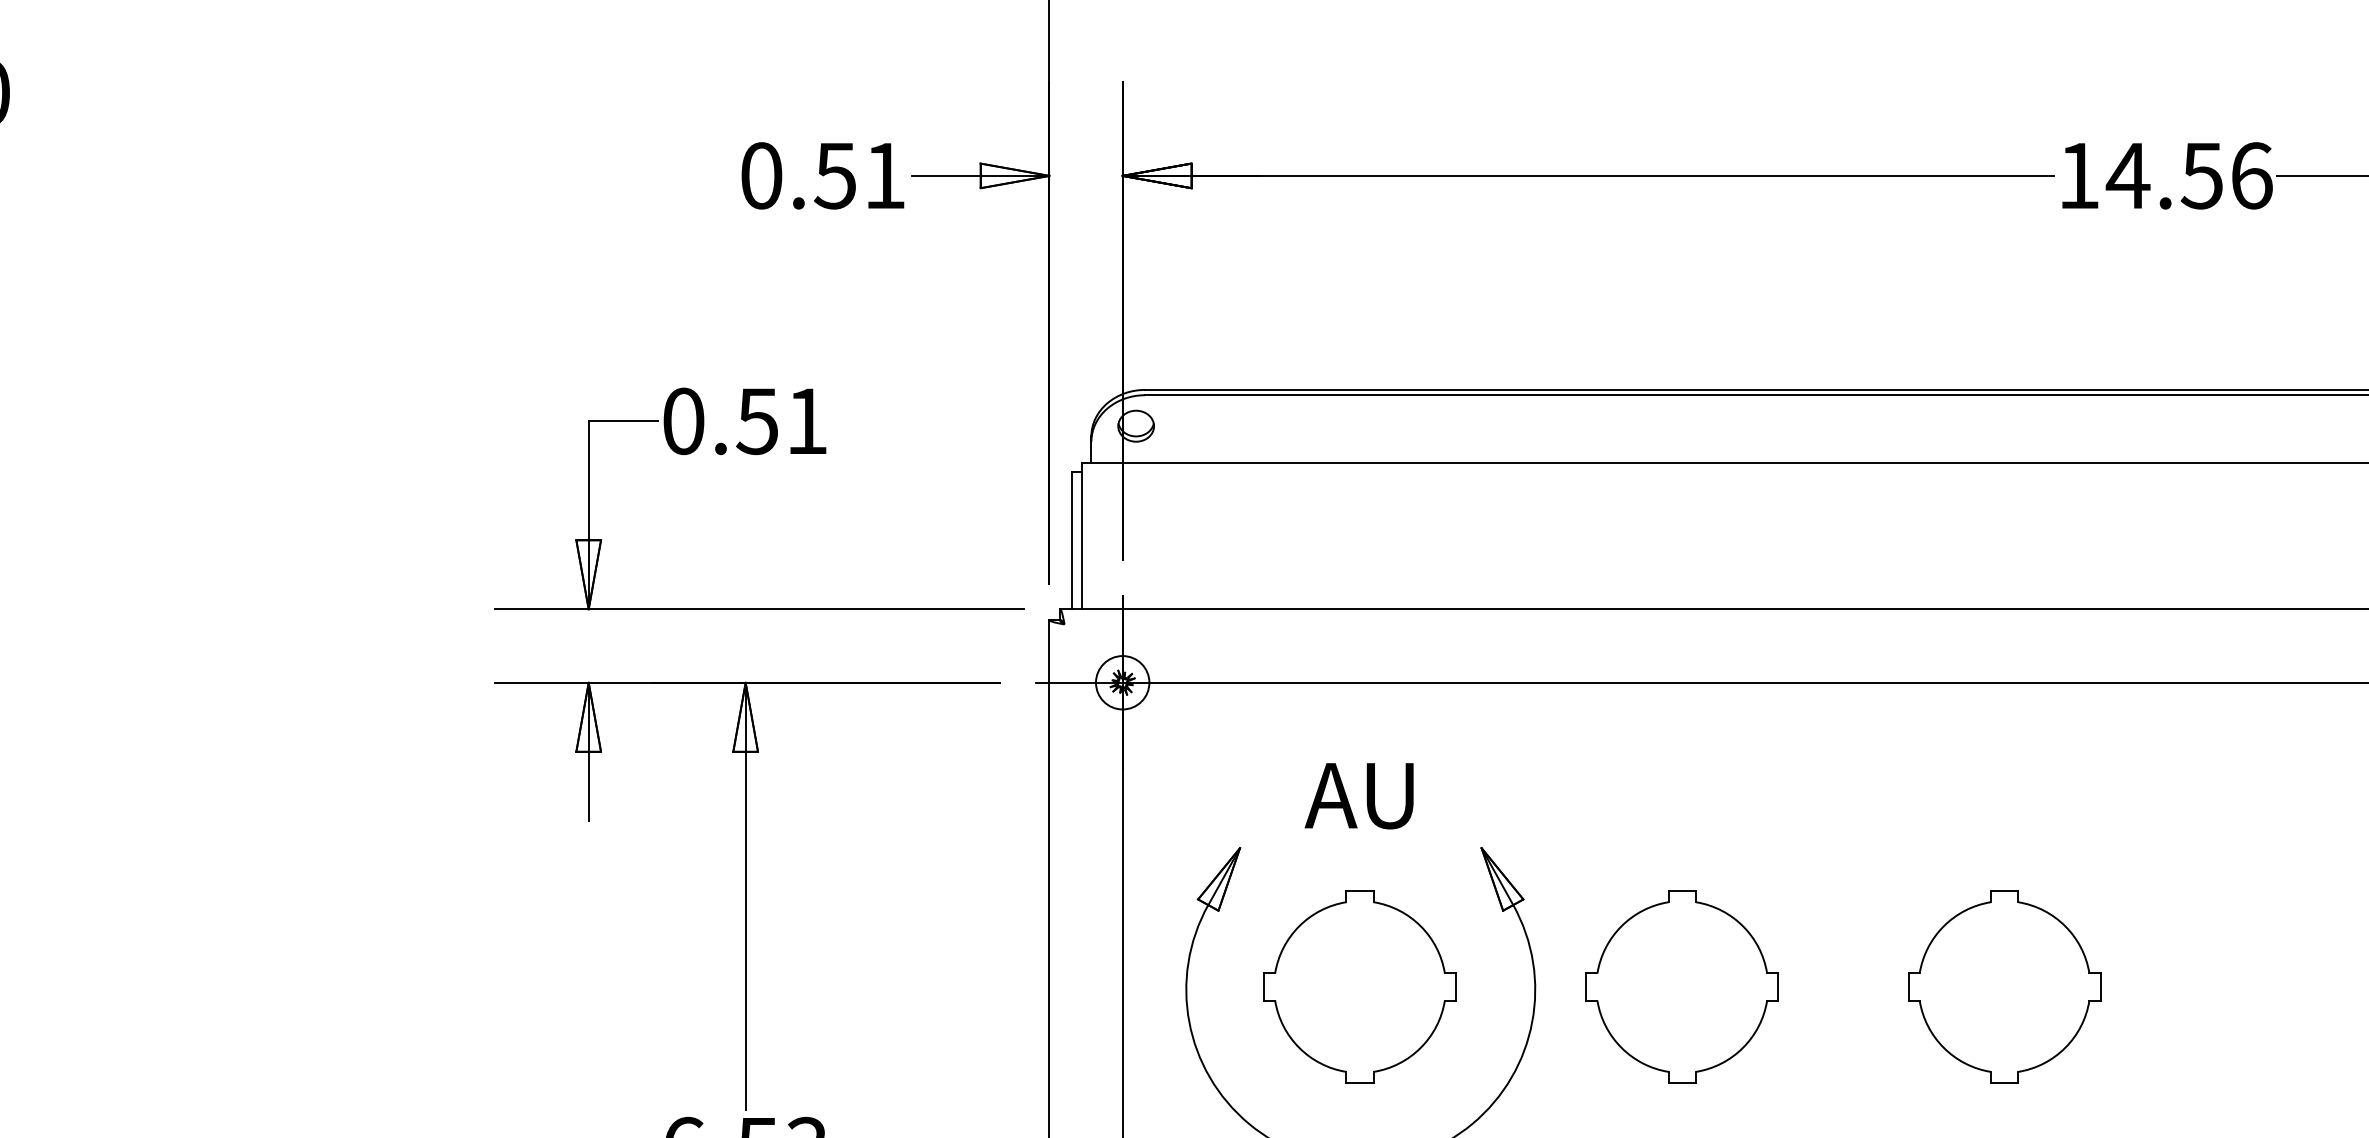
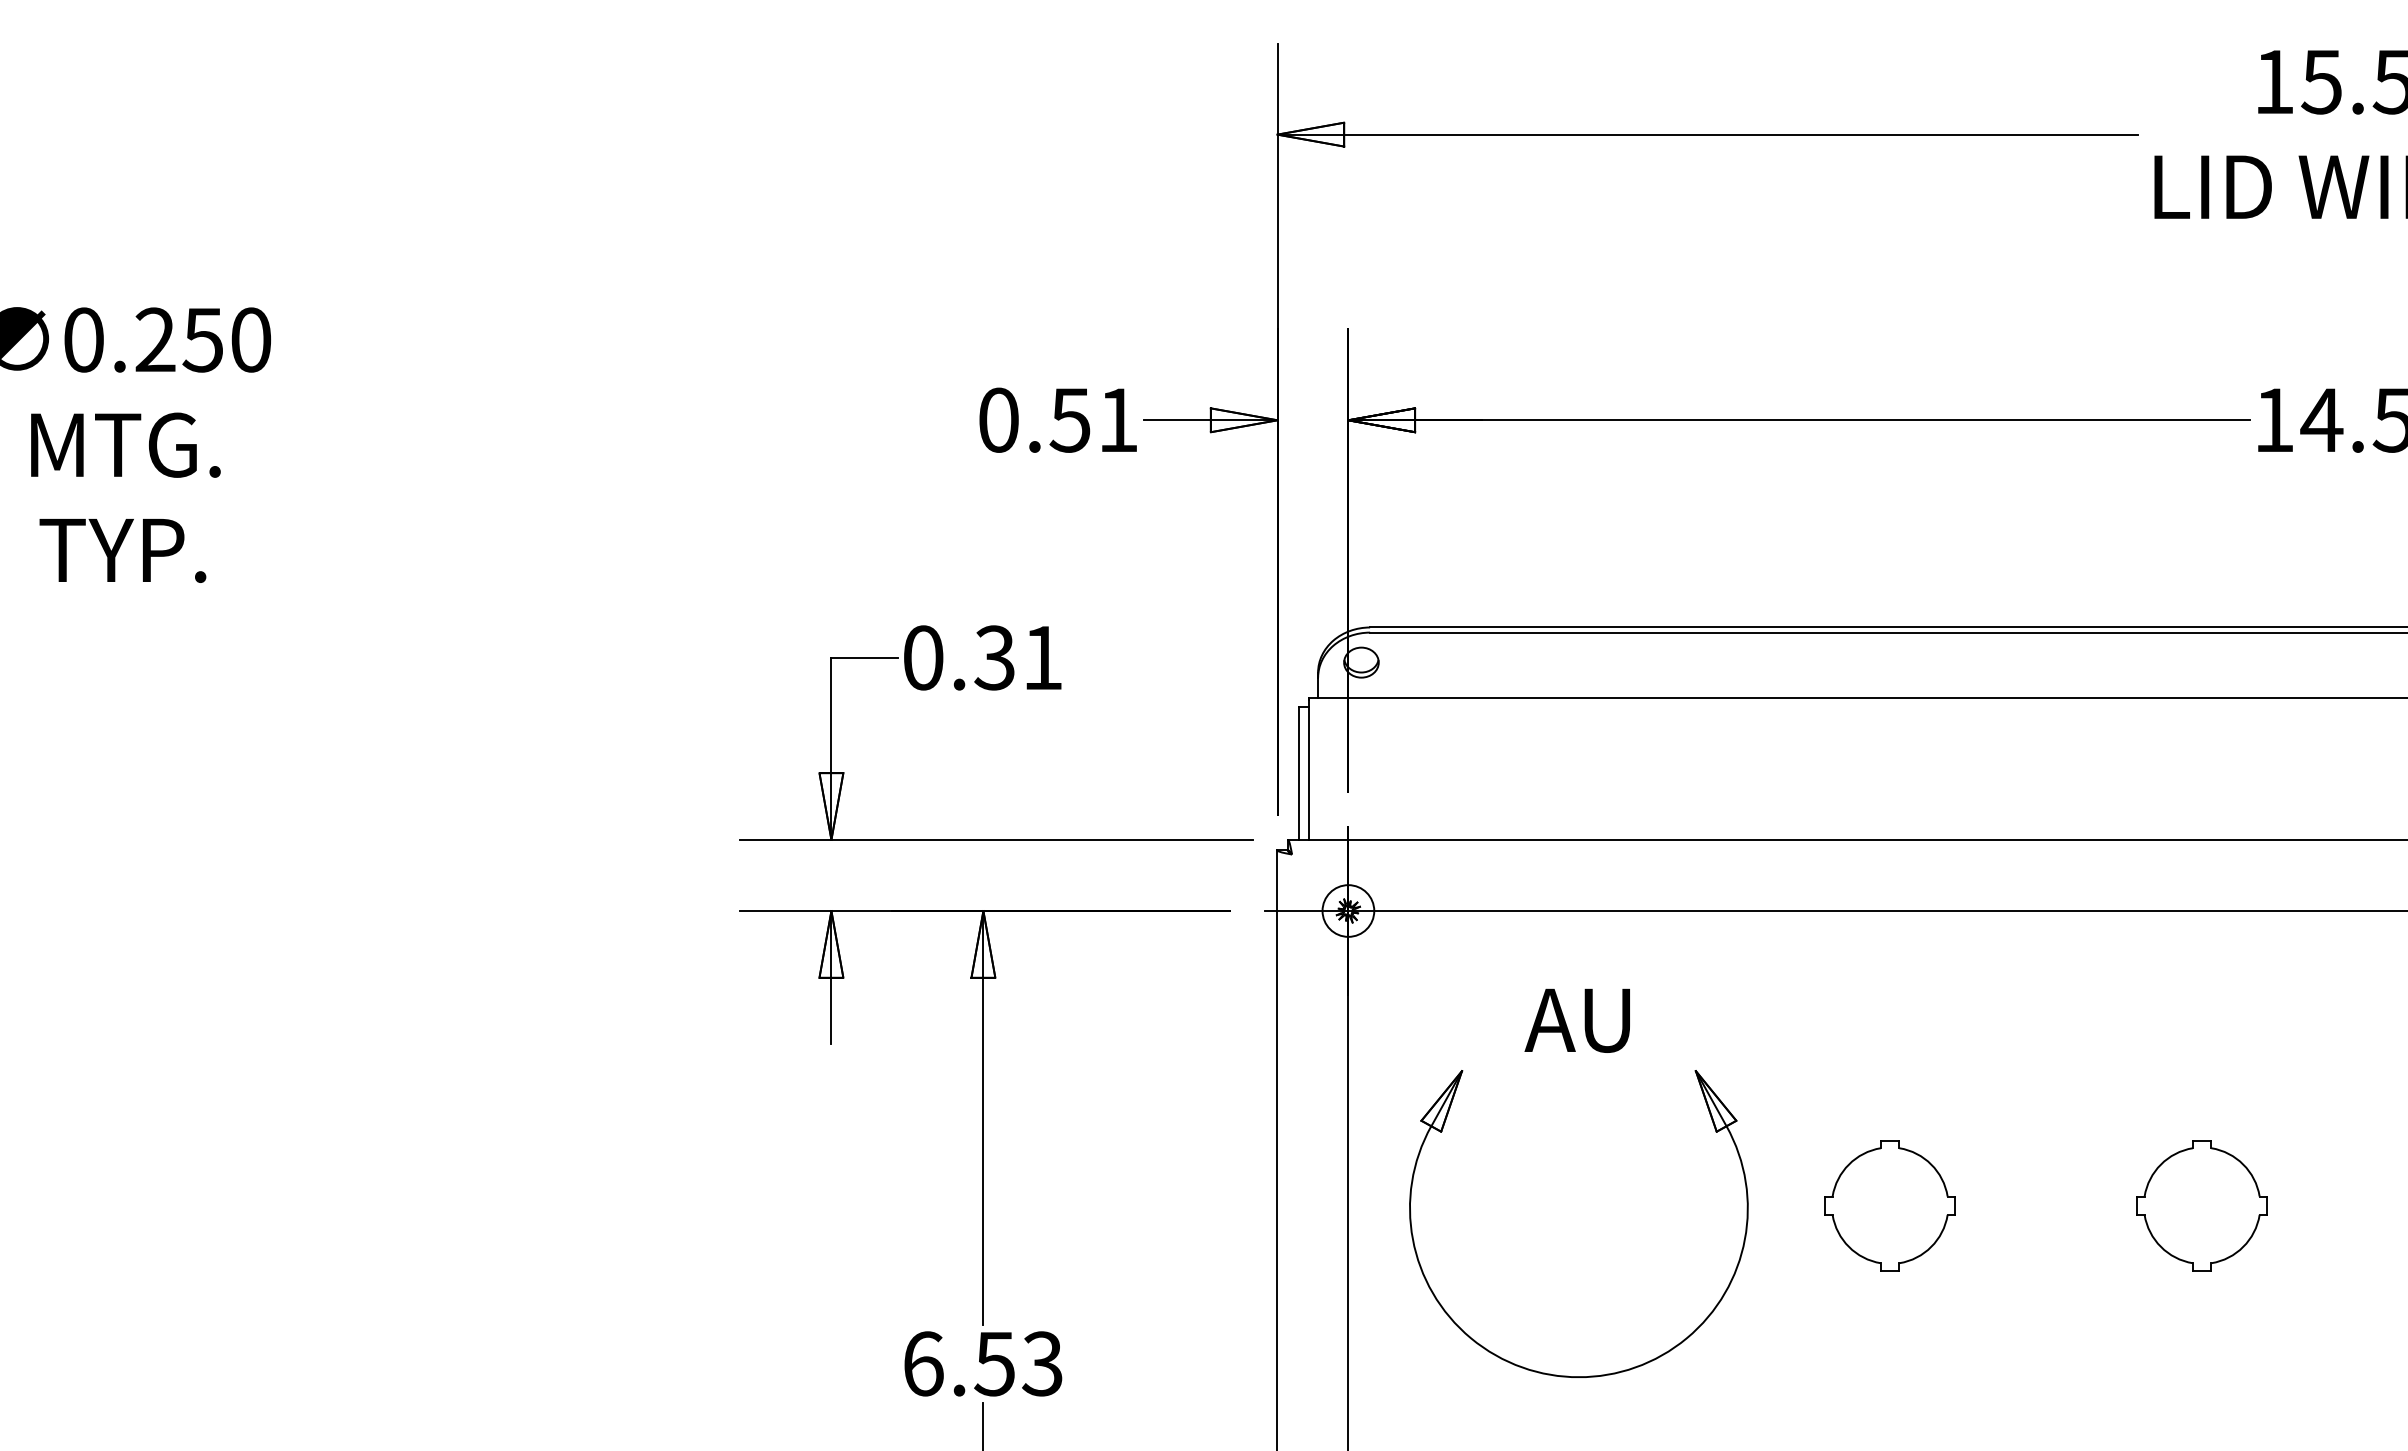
text: (757, 420) -> (994, 657), 0.51 -> 0.31
part: (1359, 986) -> (1577, 1205), removed
part: (1681, 986) -> (1889, 1205), size x0.7
part: (2003, 986) -> (2201, 1205), size x0.7

